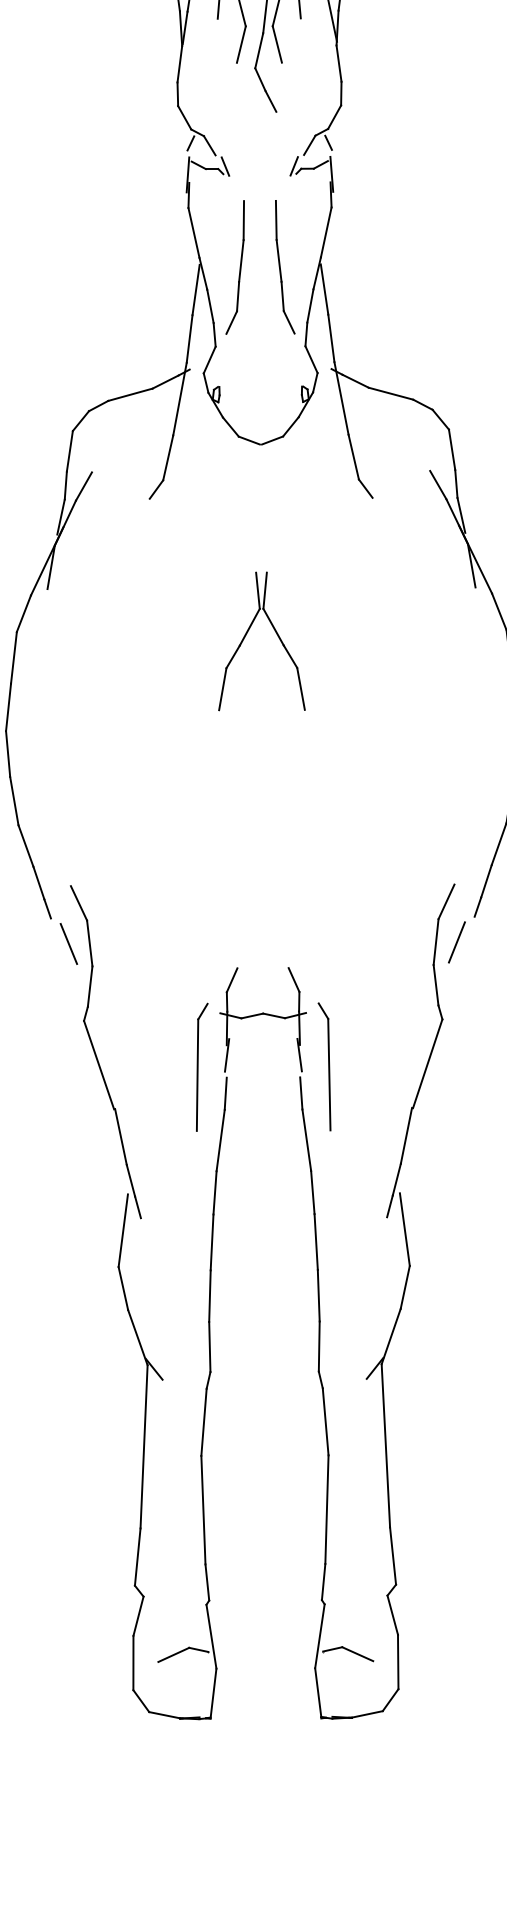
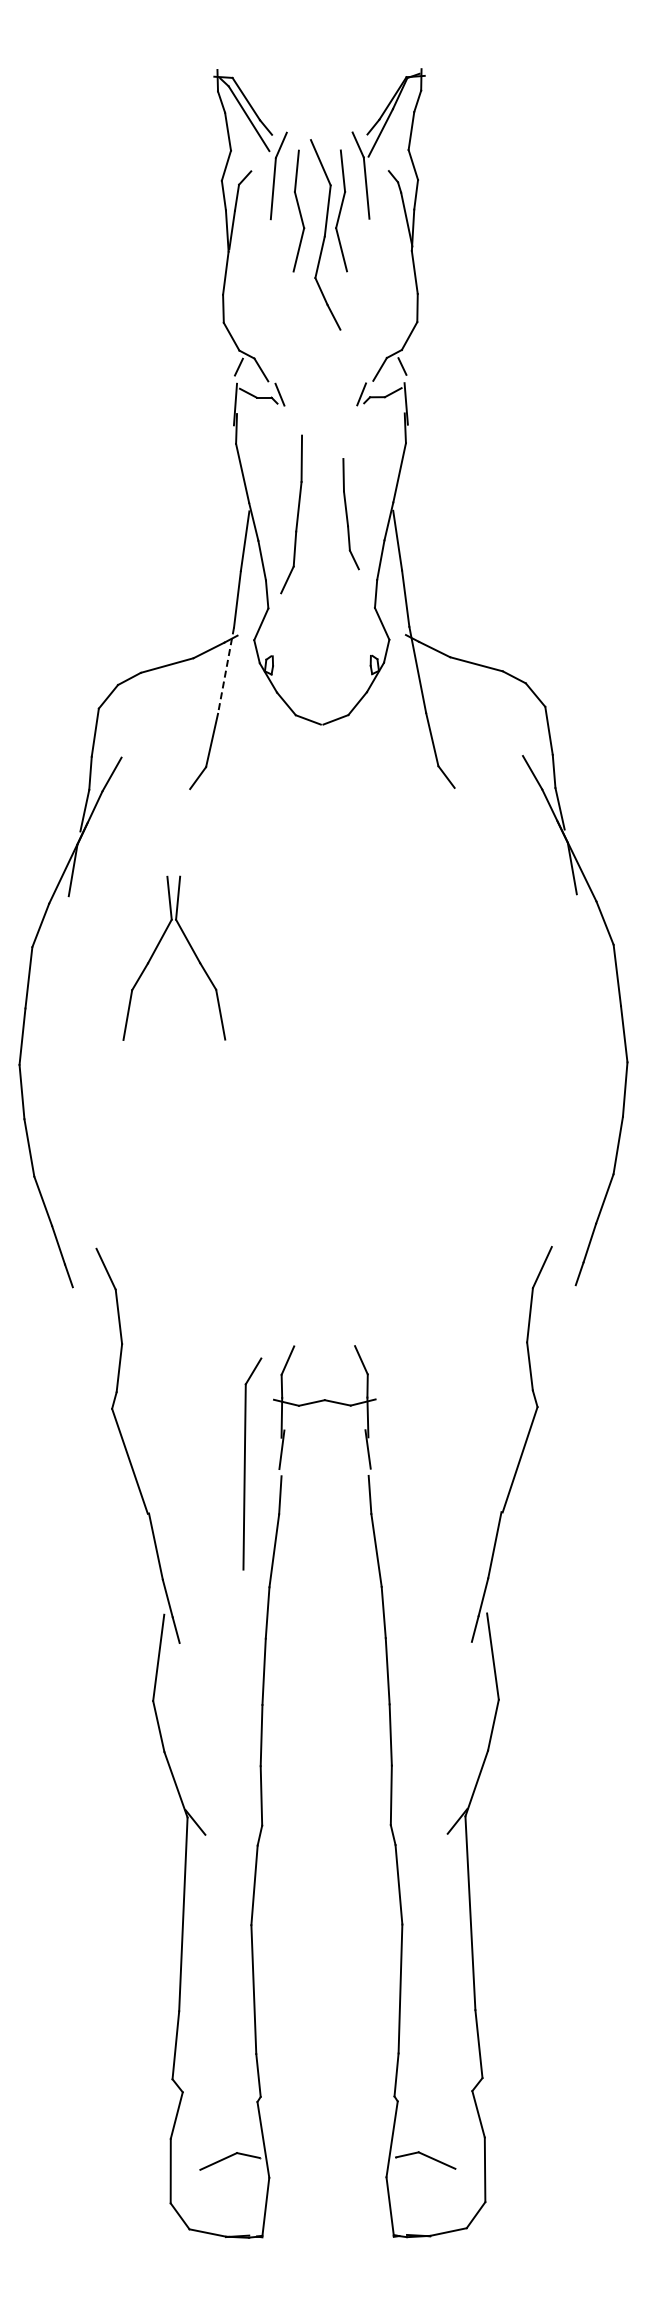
part: (285, 266) -> (351, 513), size x0.7
line: (180, 398) -> (226, 670), solid -> dashed
part: (274, 631) -> (189, 946), moved
line: (456, 942) -> (554, 1315), removed
line: (68, 943) -> (93, 1317), removed
part: (202, 1066) -> (252, 1463), size x1.4
part: (324, 1066) -> (397, 1463), removed

